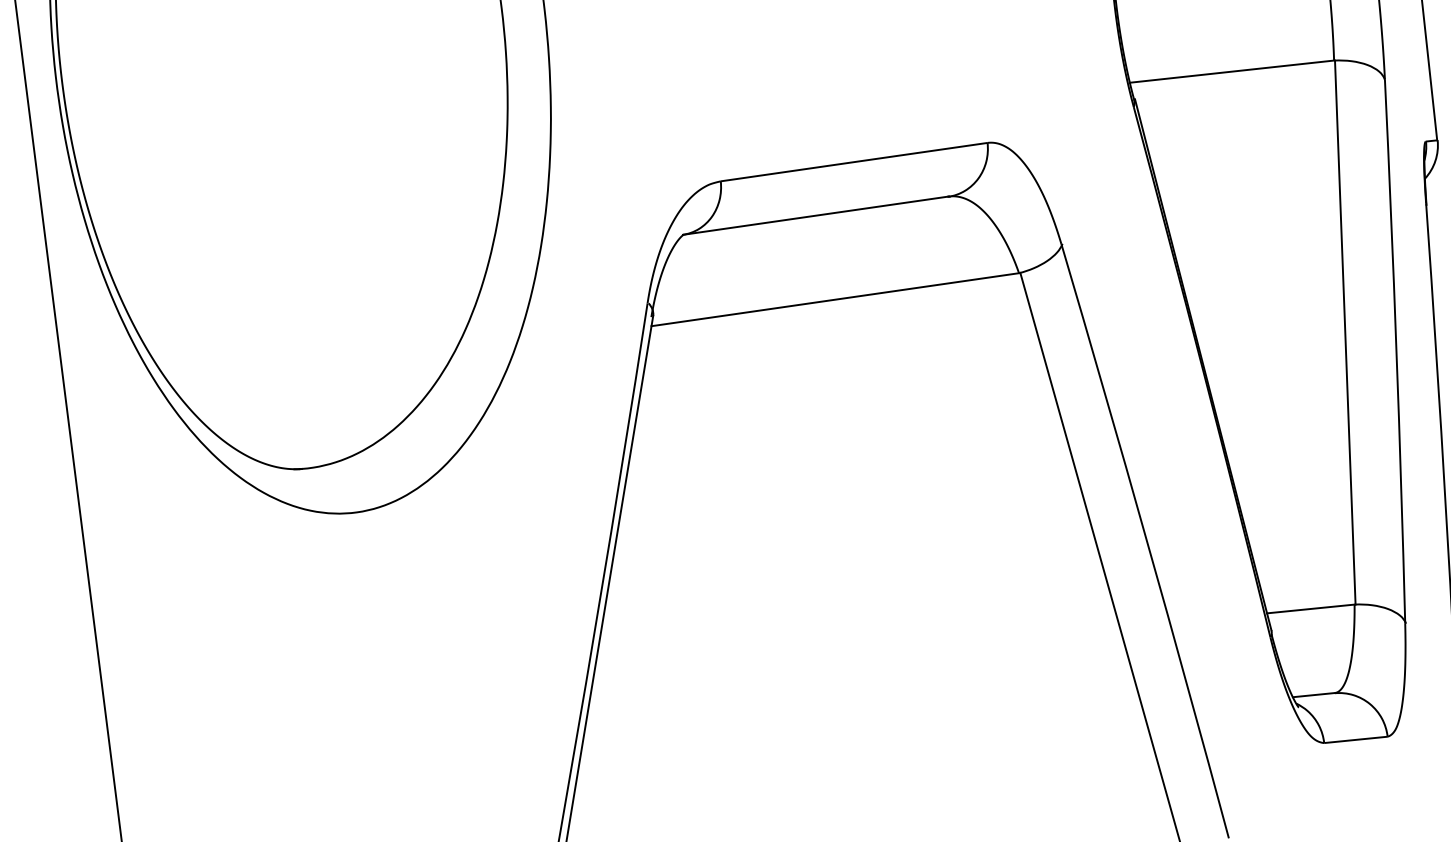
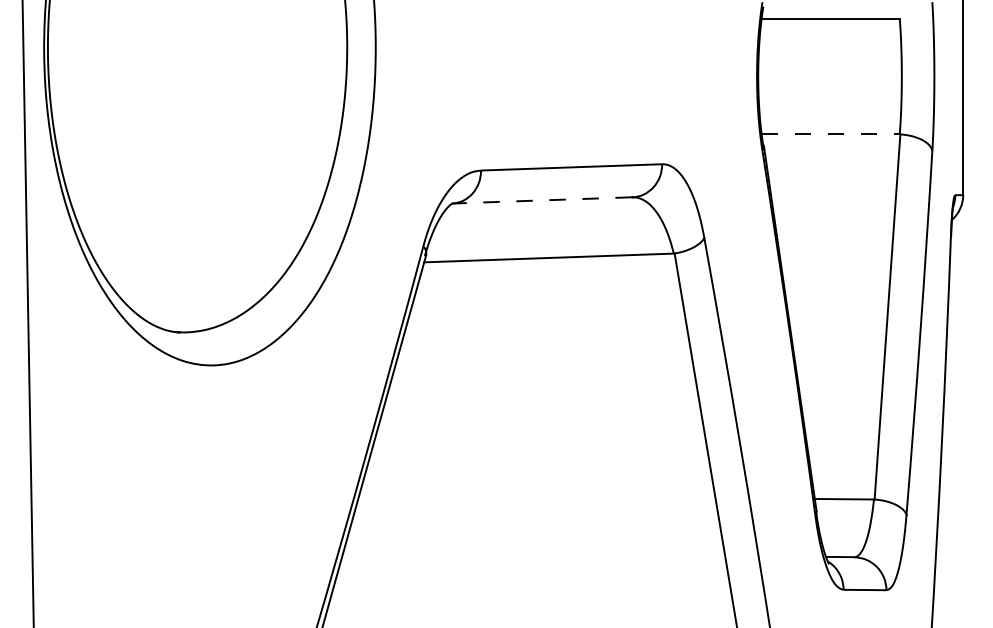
line: (1233, 71) -> (831, 134), solid -> dashed
line: (814, 215) -> (541, 200), solid -> dashed

